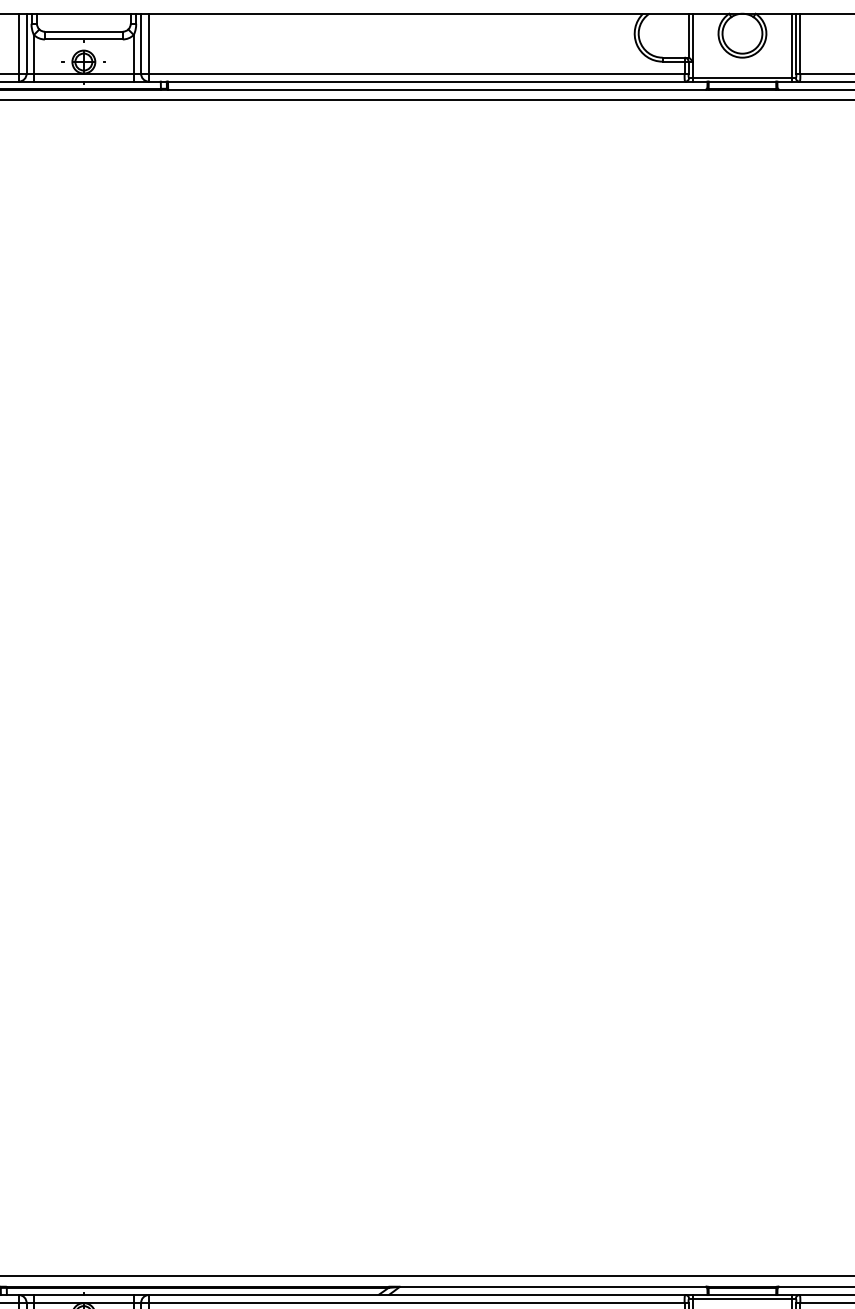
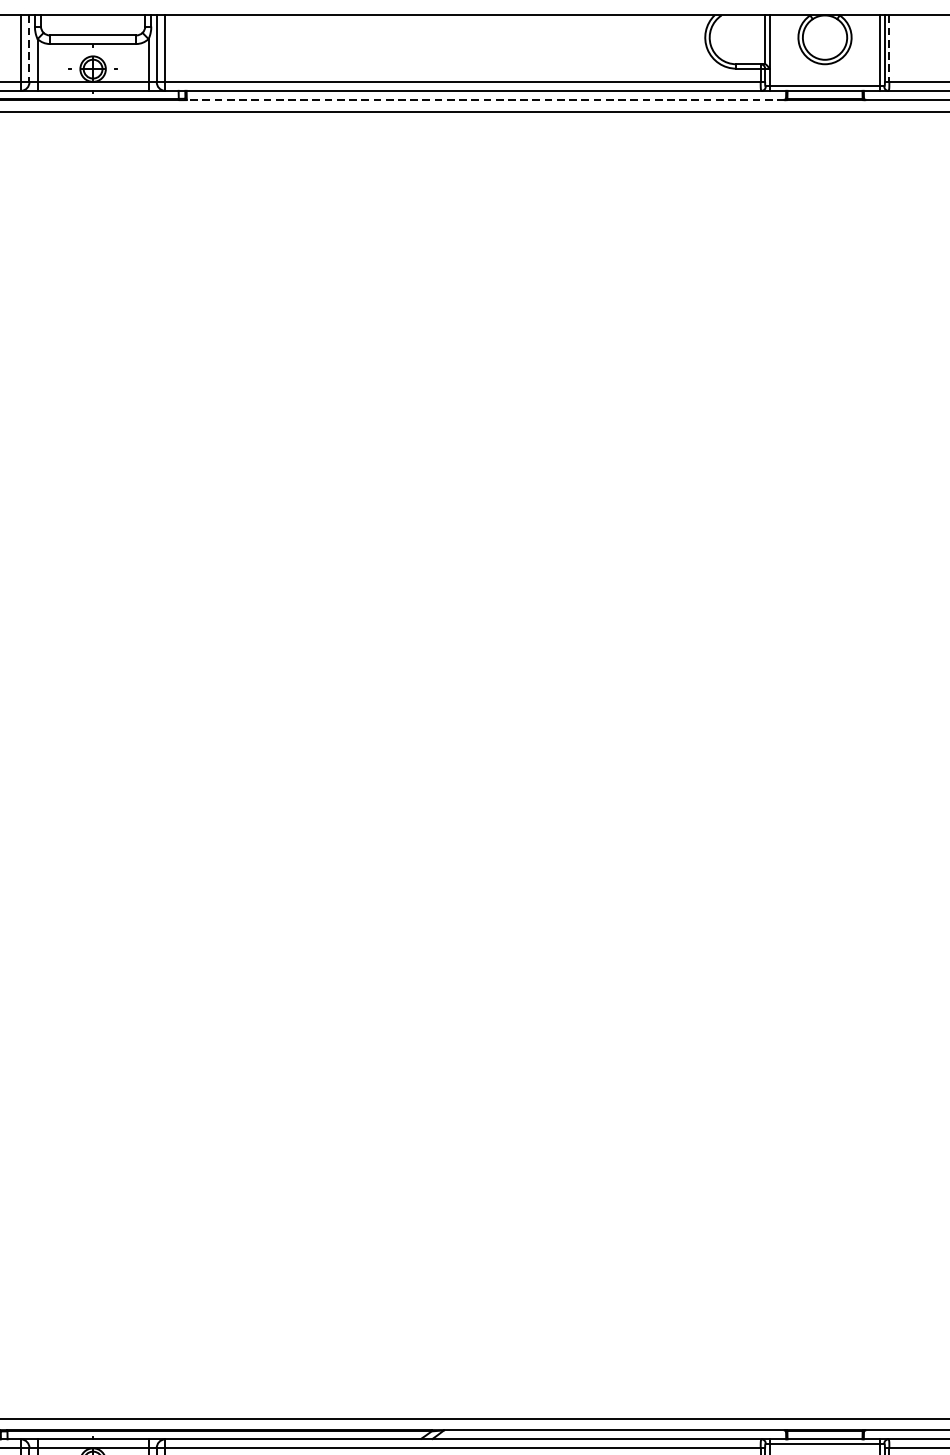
line: (26, 43) -> (29, 48), solid -> dashed
line: (800, 43) -> (889, 48), solid -> dashed
line: (436, 89) -> (485, 99), solid -> dashed

